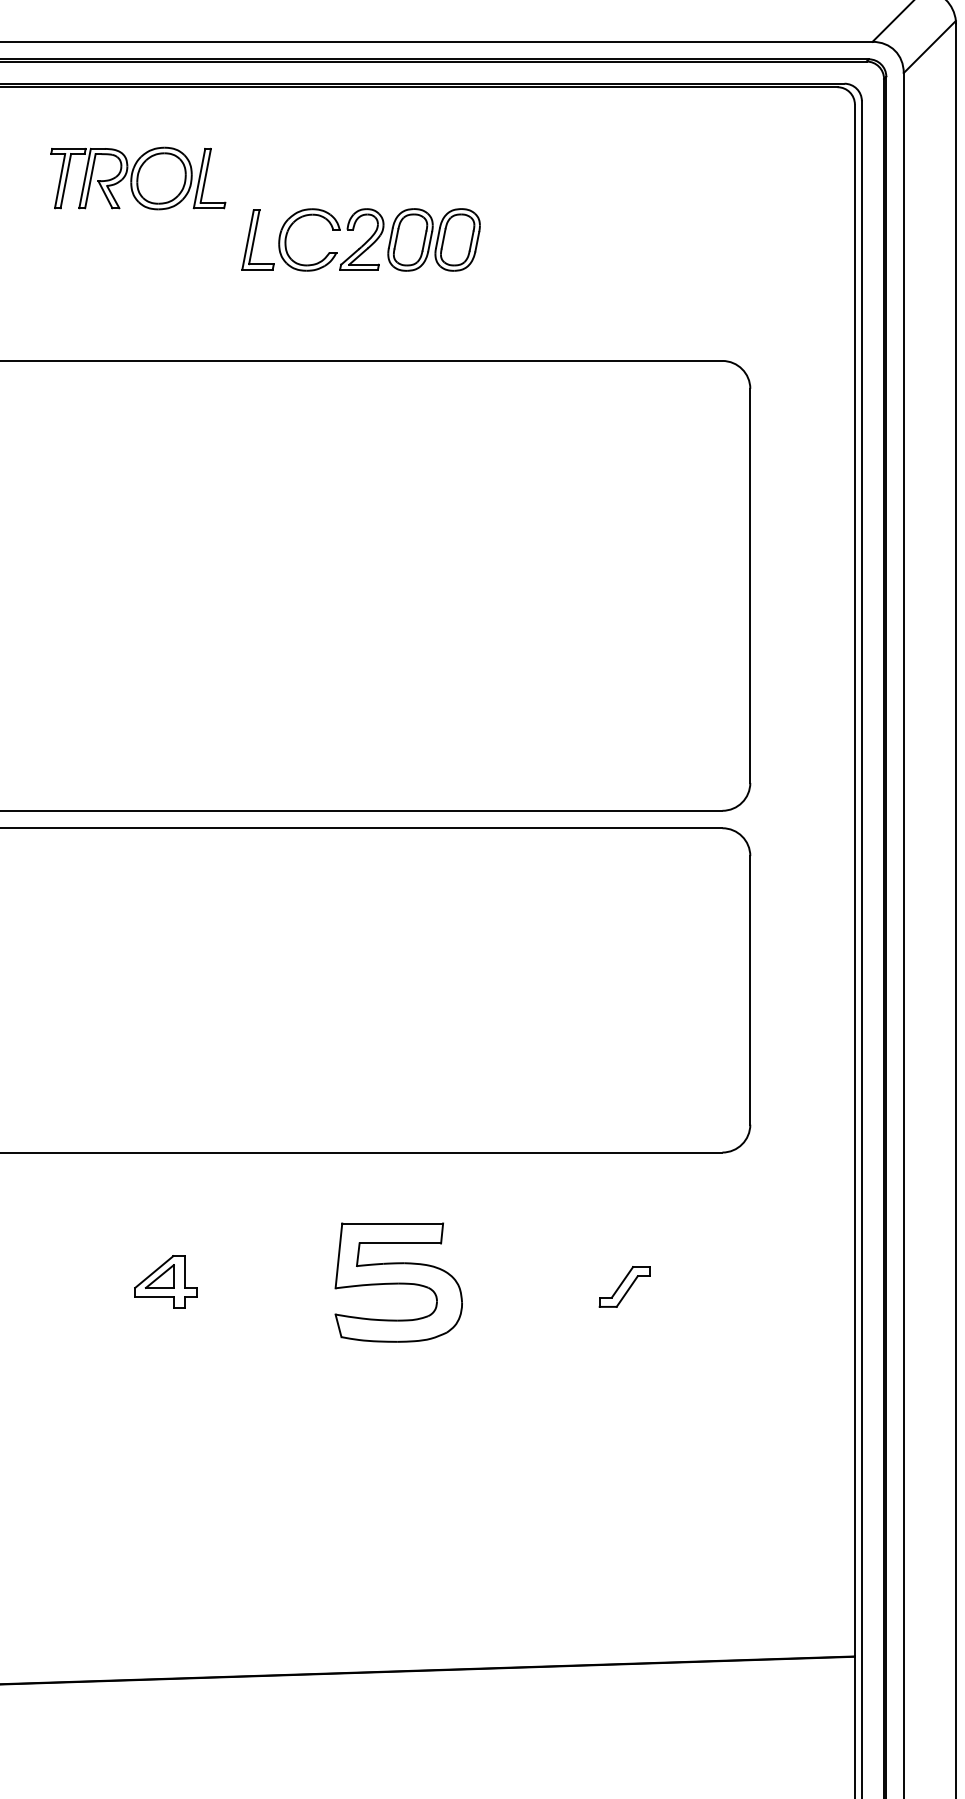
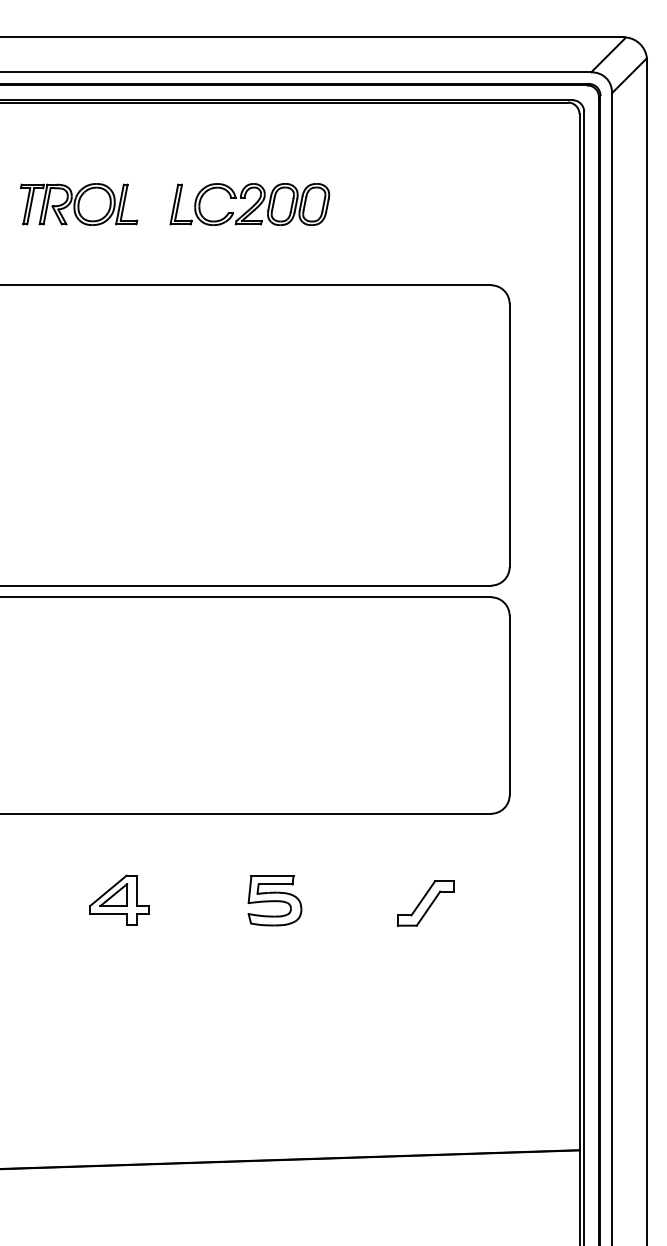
part: (138, 178) -> (79, 204), moved
part: (165, 1280) -> (119, 899), size x1.43
part: (398, 1282) -> (274, 900), size x0.62
part: (624, 1286) -> (425, 903), size x1.67

